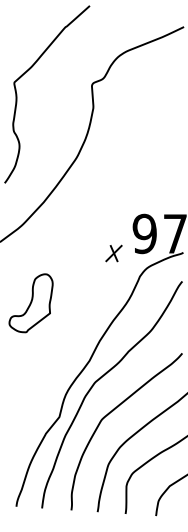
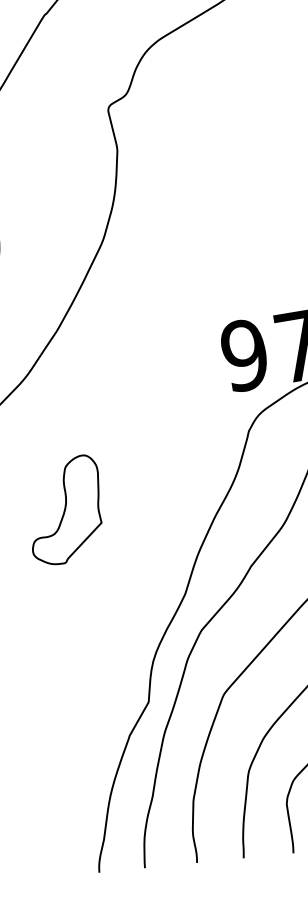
part: (113, 253) -> (195, 398), removed

